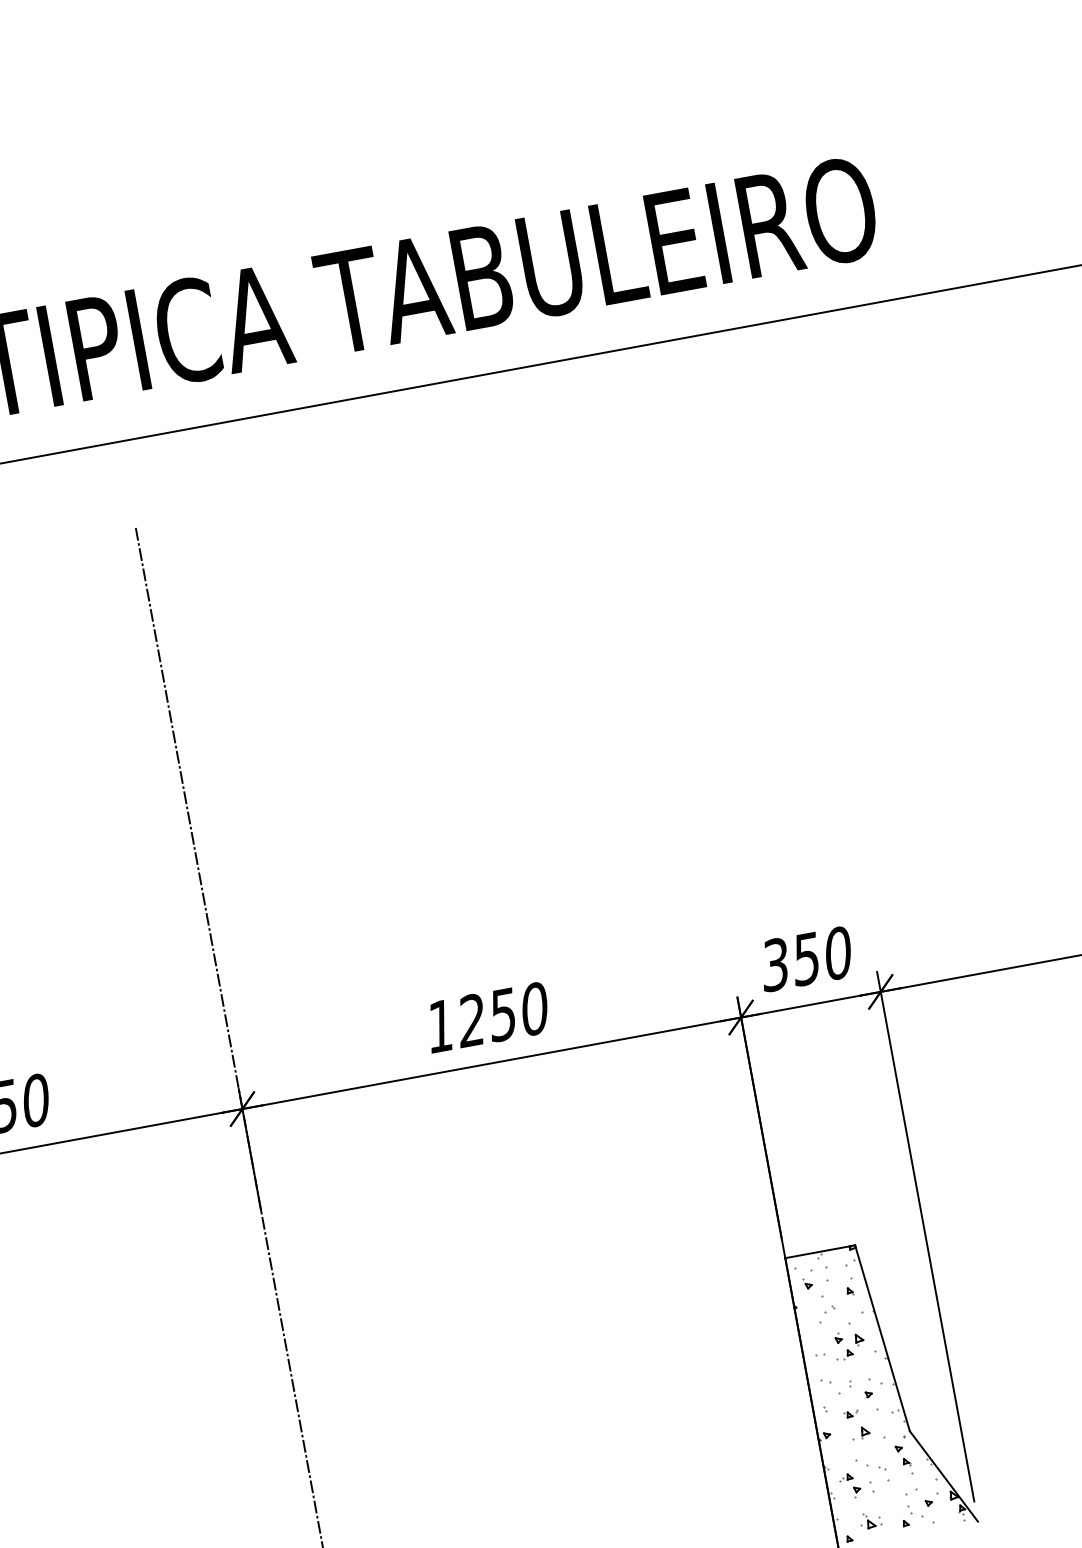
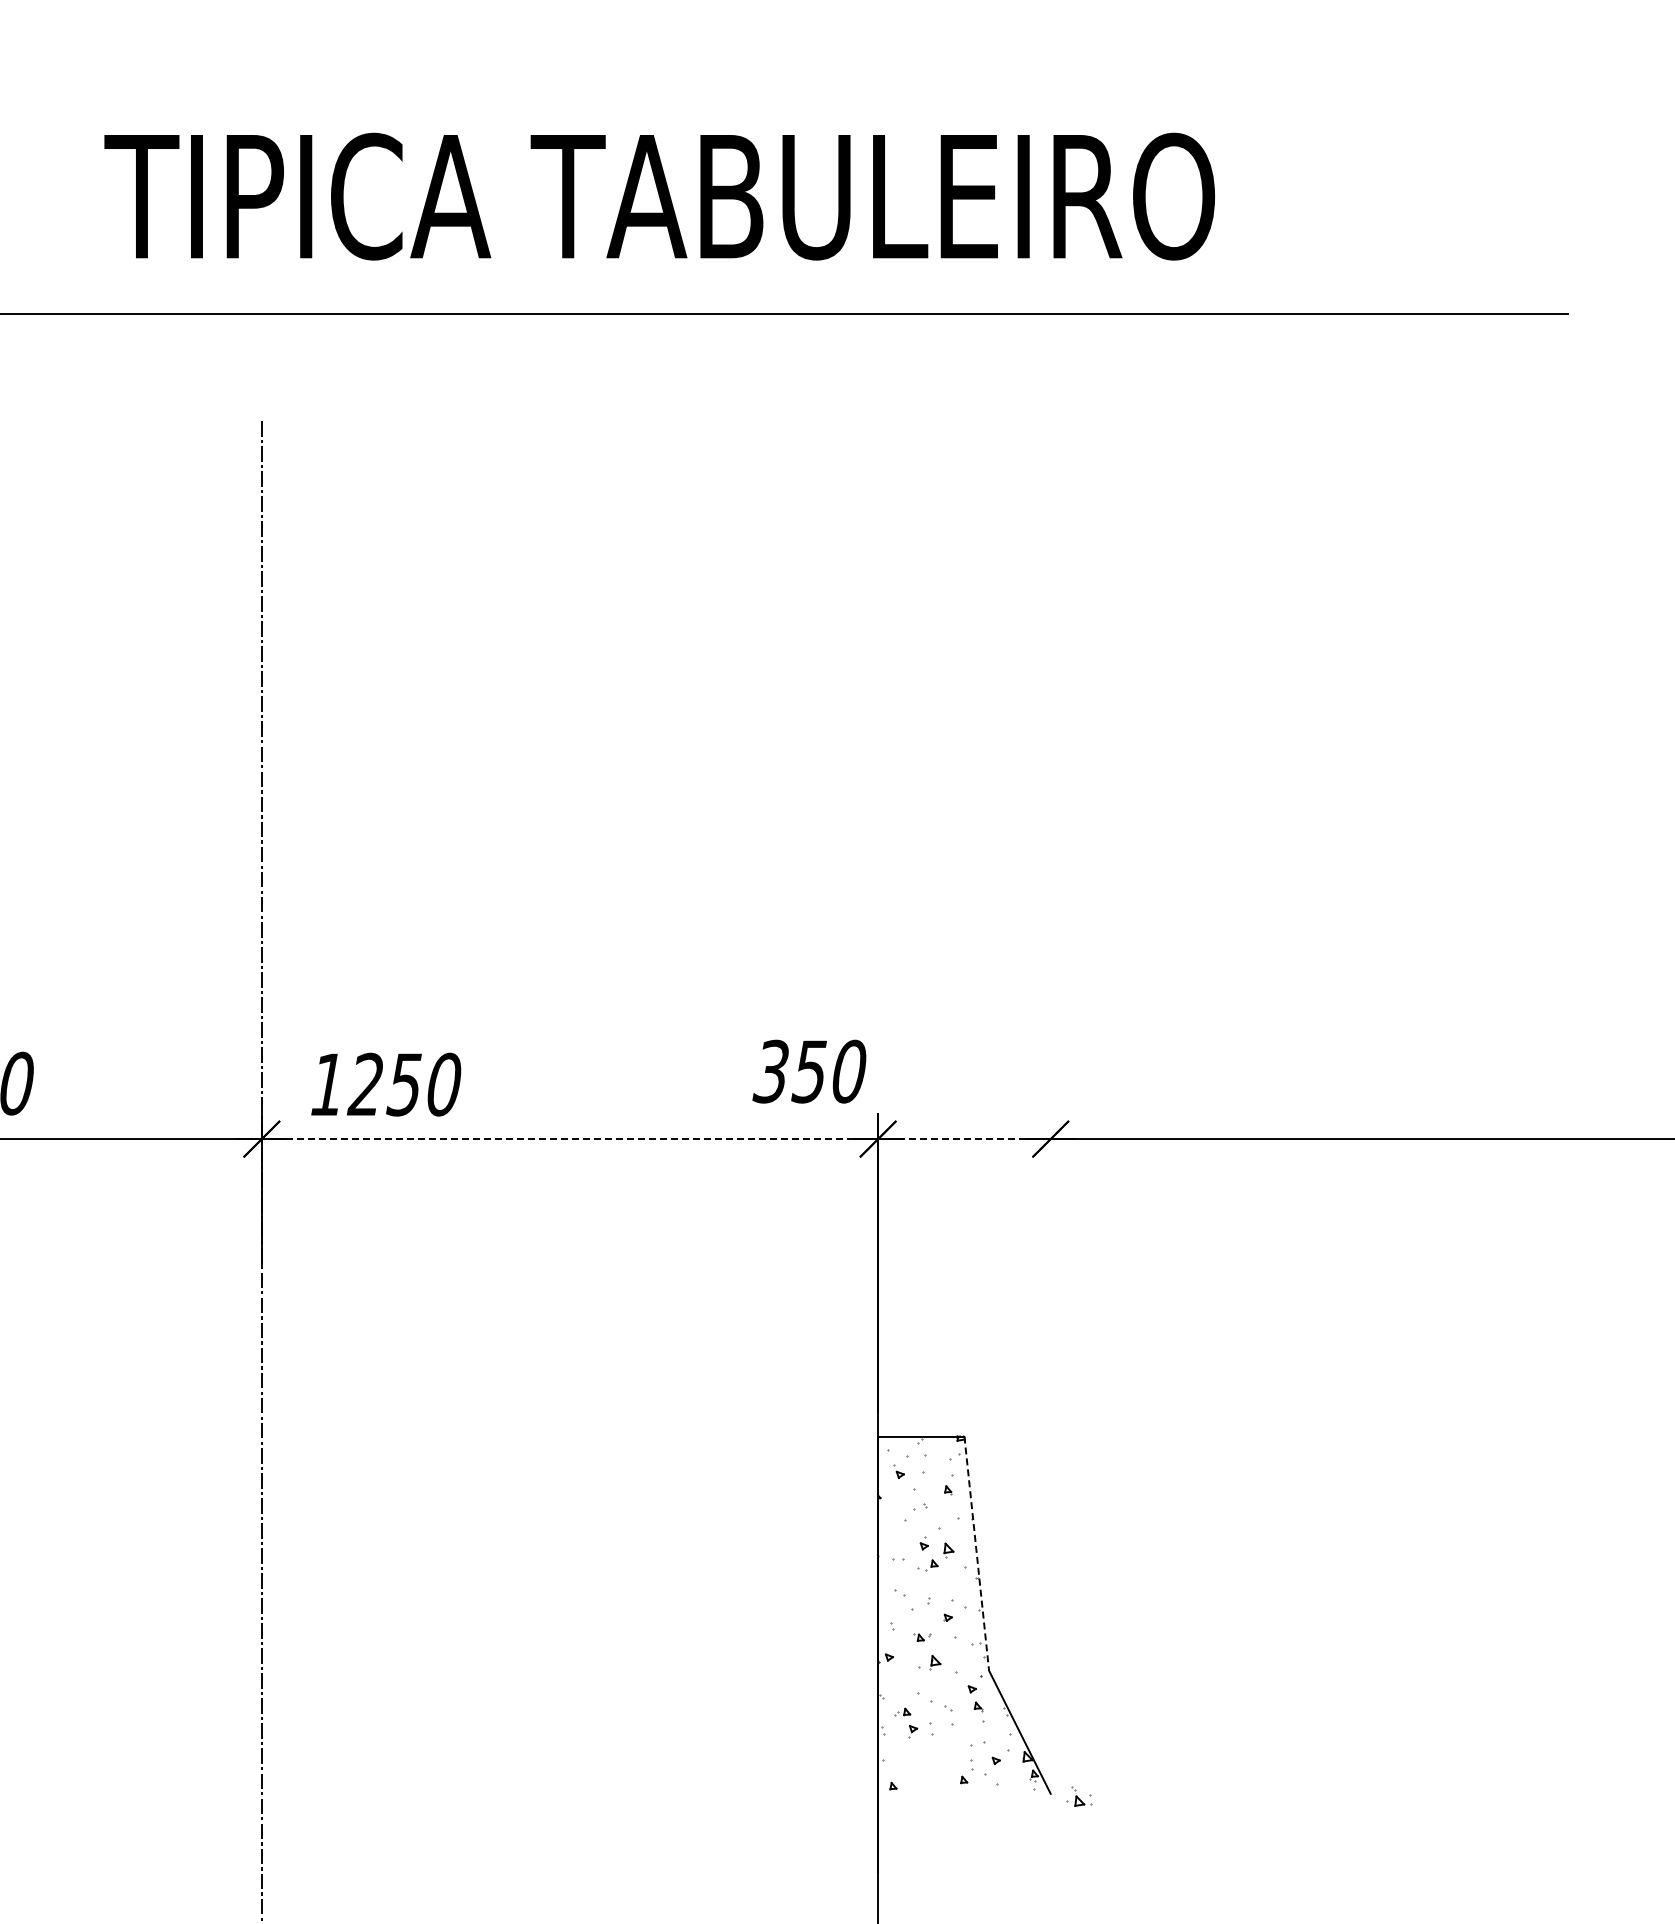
text: (805, 959) -> (809, 1071), moved
line: (811, 1005) -> (964, 1139), solid -> dashed
text: (488, 1017) -> (386, 1084), moved
line: (491, 1063) -> (569, 1139), solid -> dashed
line: (925, 1236) -> (1050, 1441), removed
line: (882, 1338) -> (976, 1553), solid -> dashed
part: (870, 1520) -> (1079, 1796), moved

